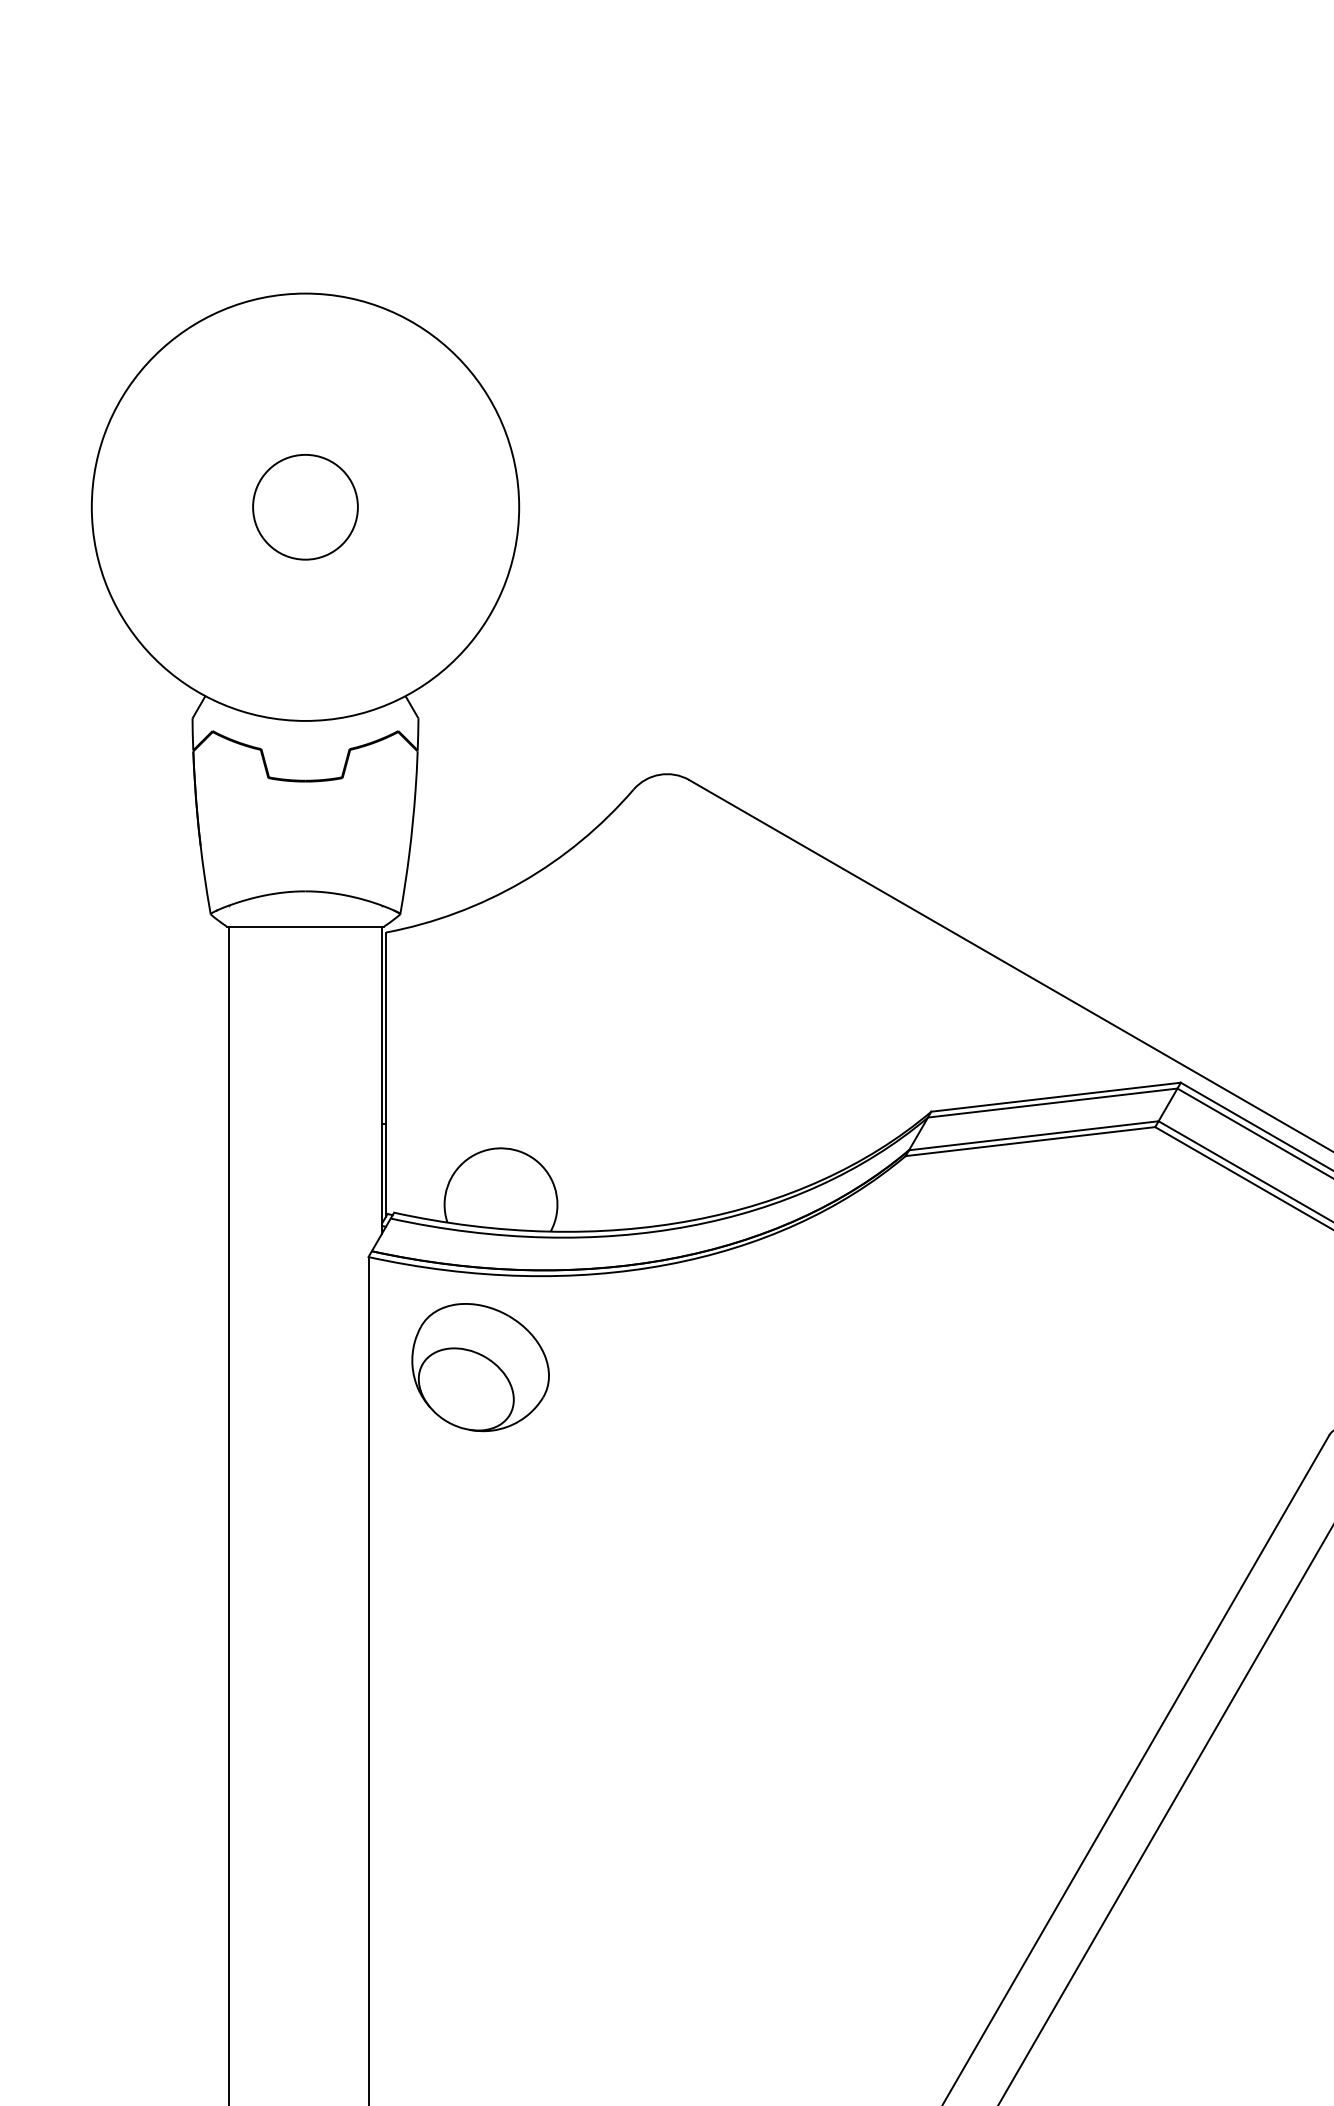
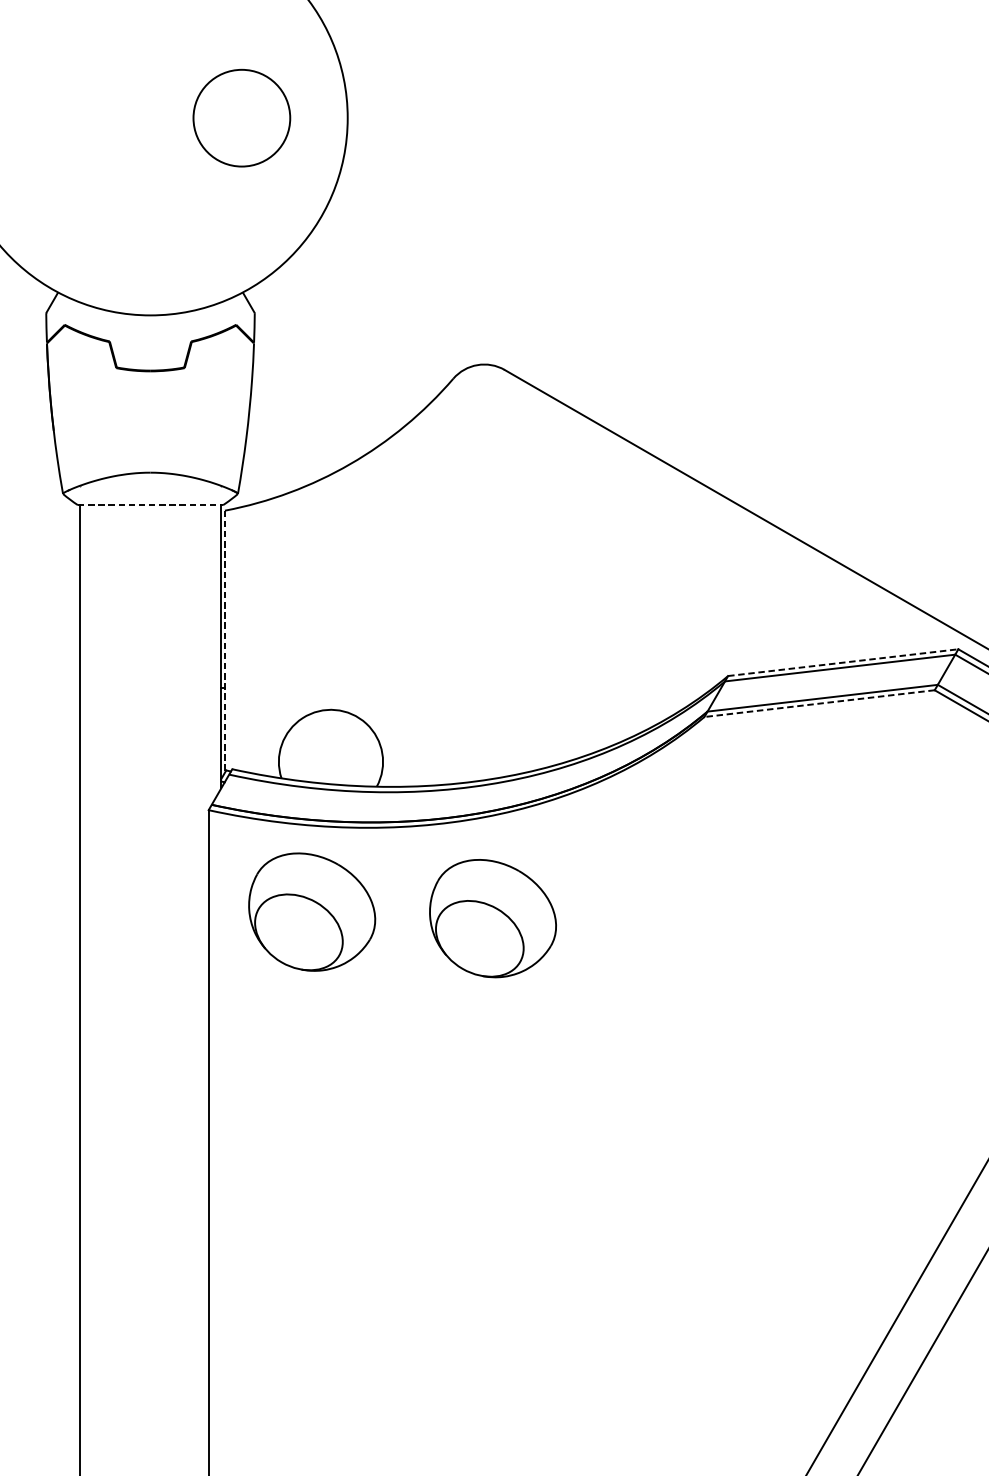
circle: (305, 507) -> (241, 118), moved
line: (305, 926) -> (150, 505), solid -> dashed
line: (386, 1074) -> (225, 641), solid -> dashed
line: (1056, 1097) -> (843, 662), solid -> dashed
line: (1030, 1141) -> (819, 703), solid -> dashed
part: (676, 1374) -> (492, 918), added

